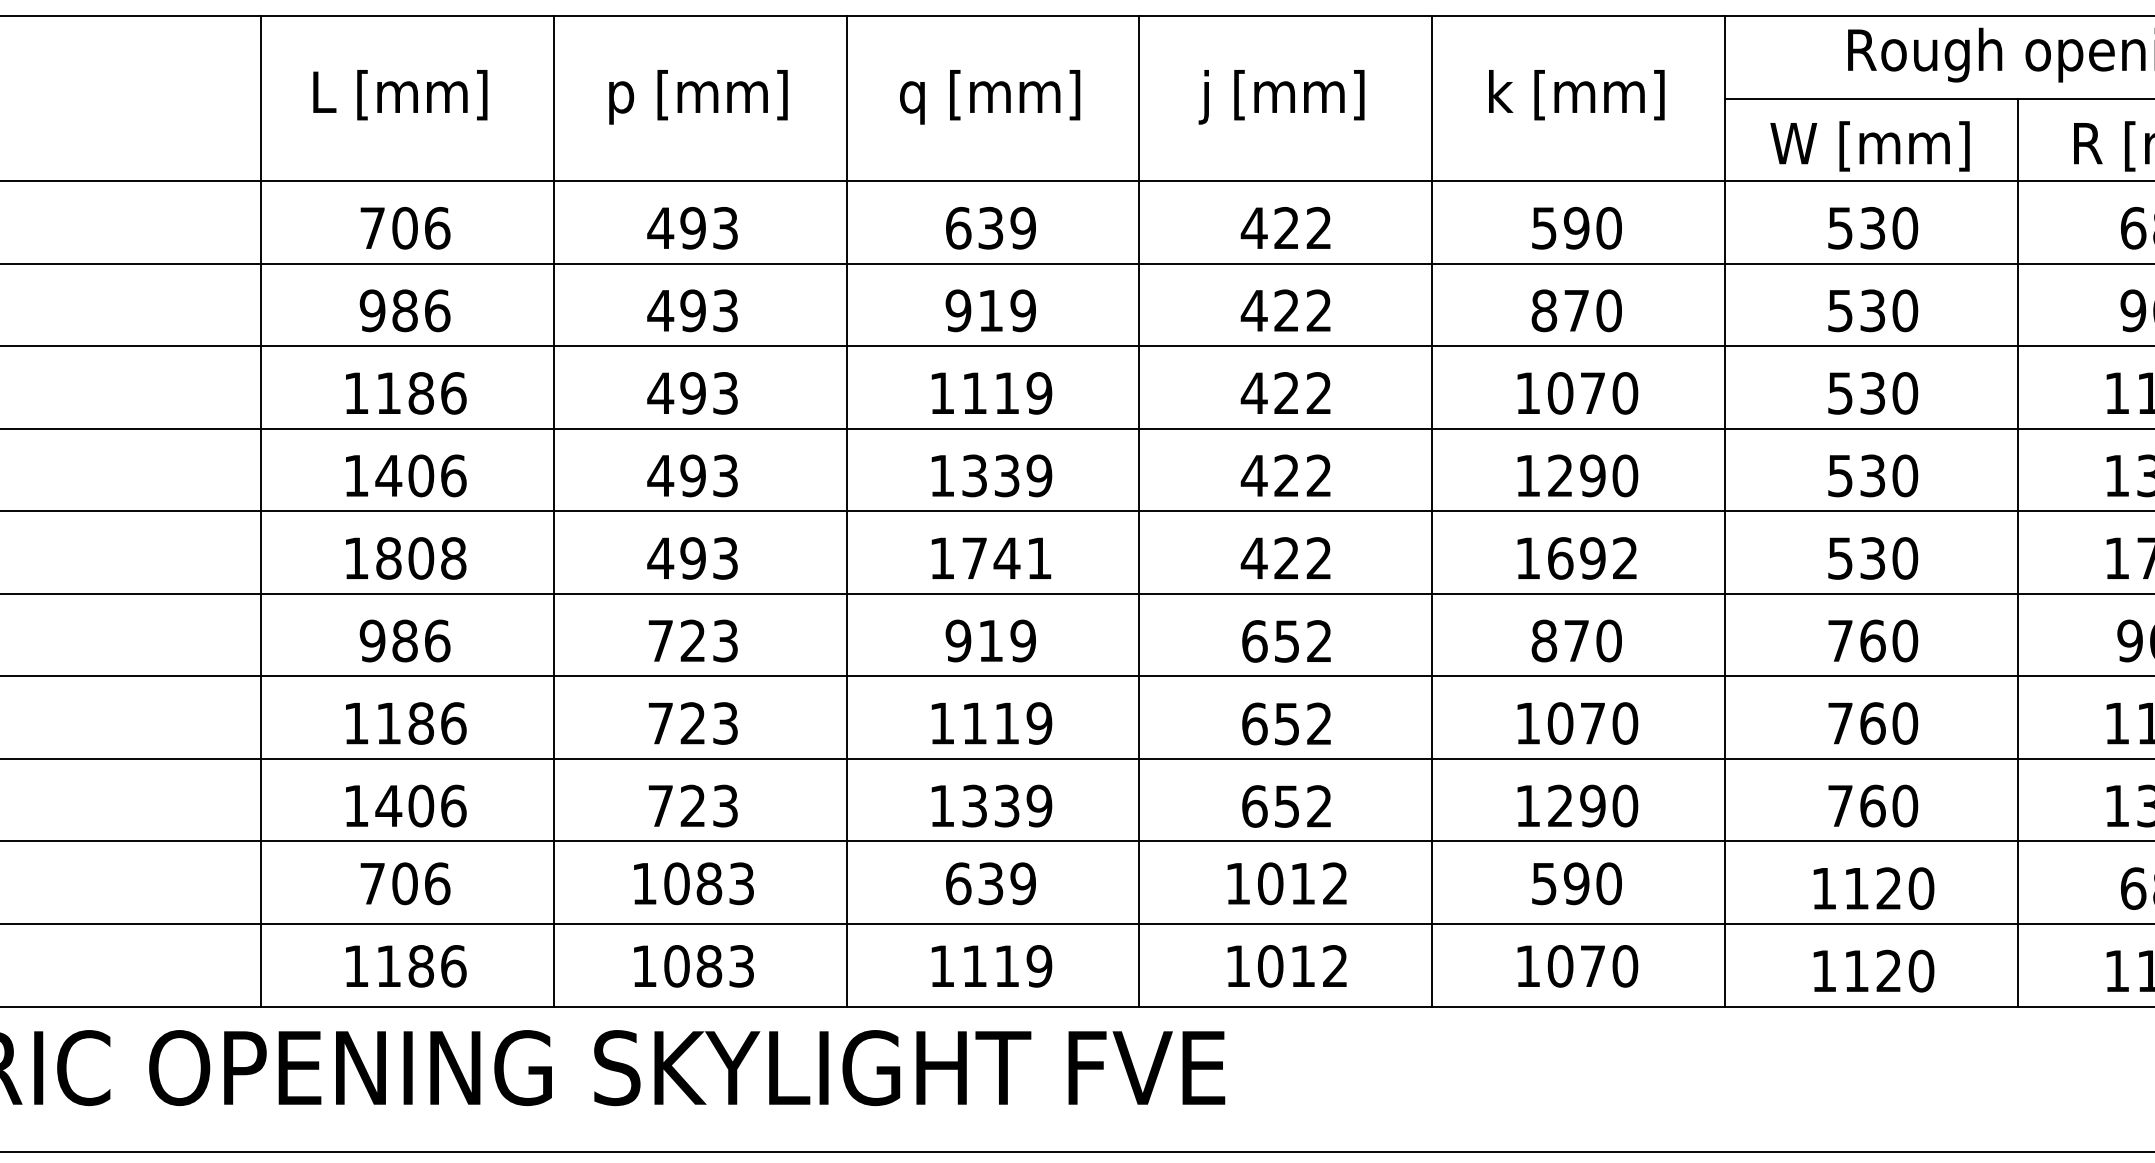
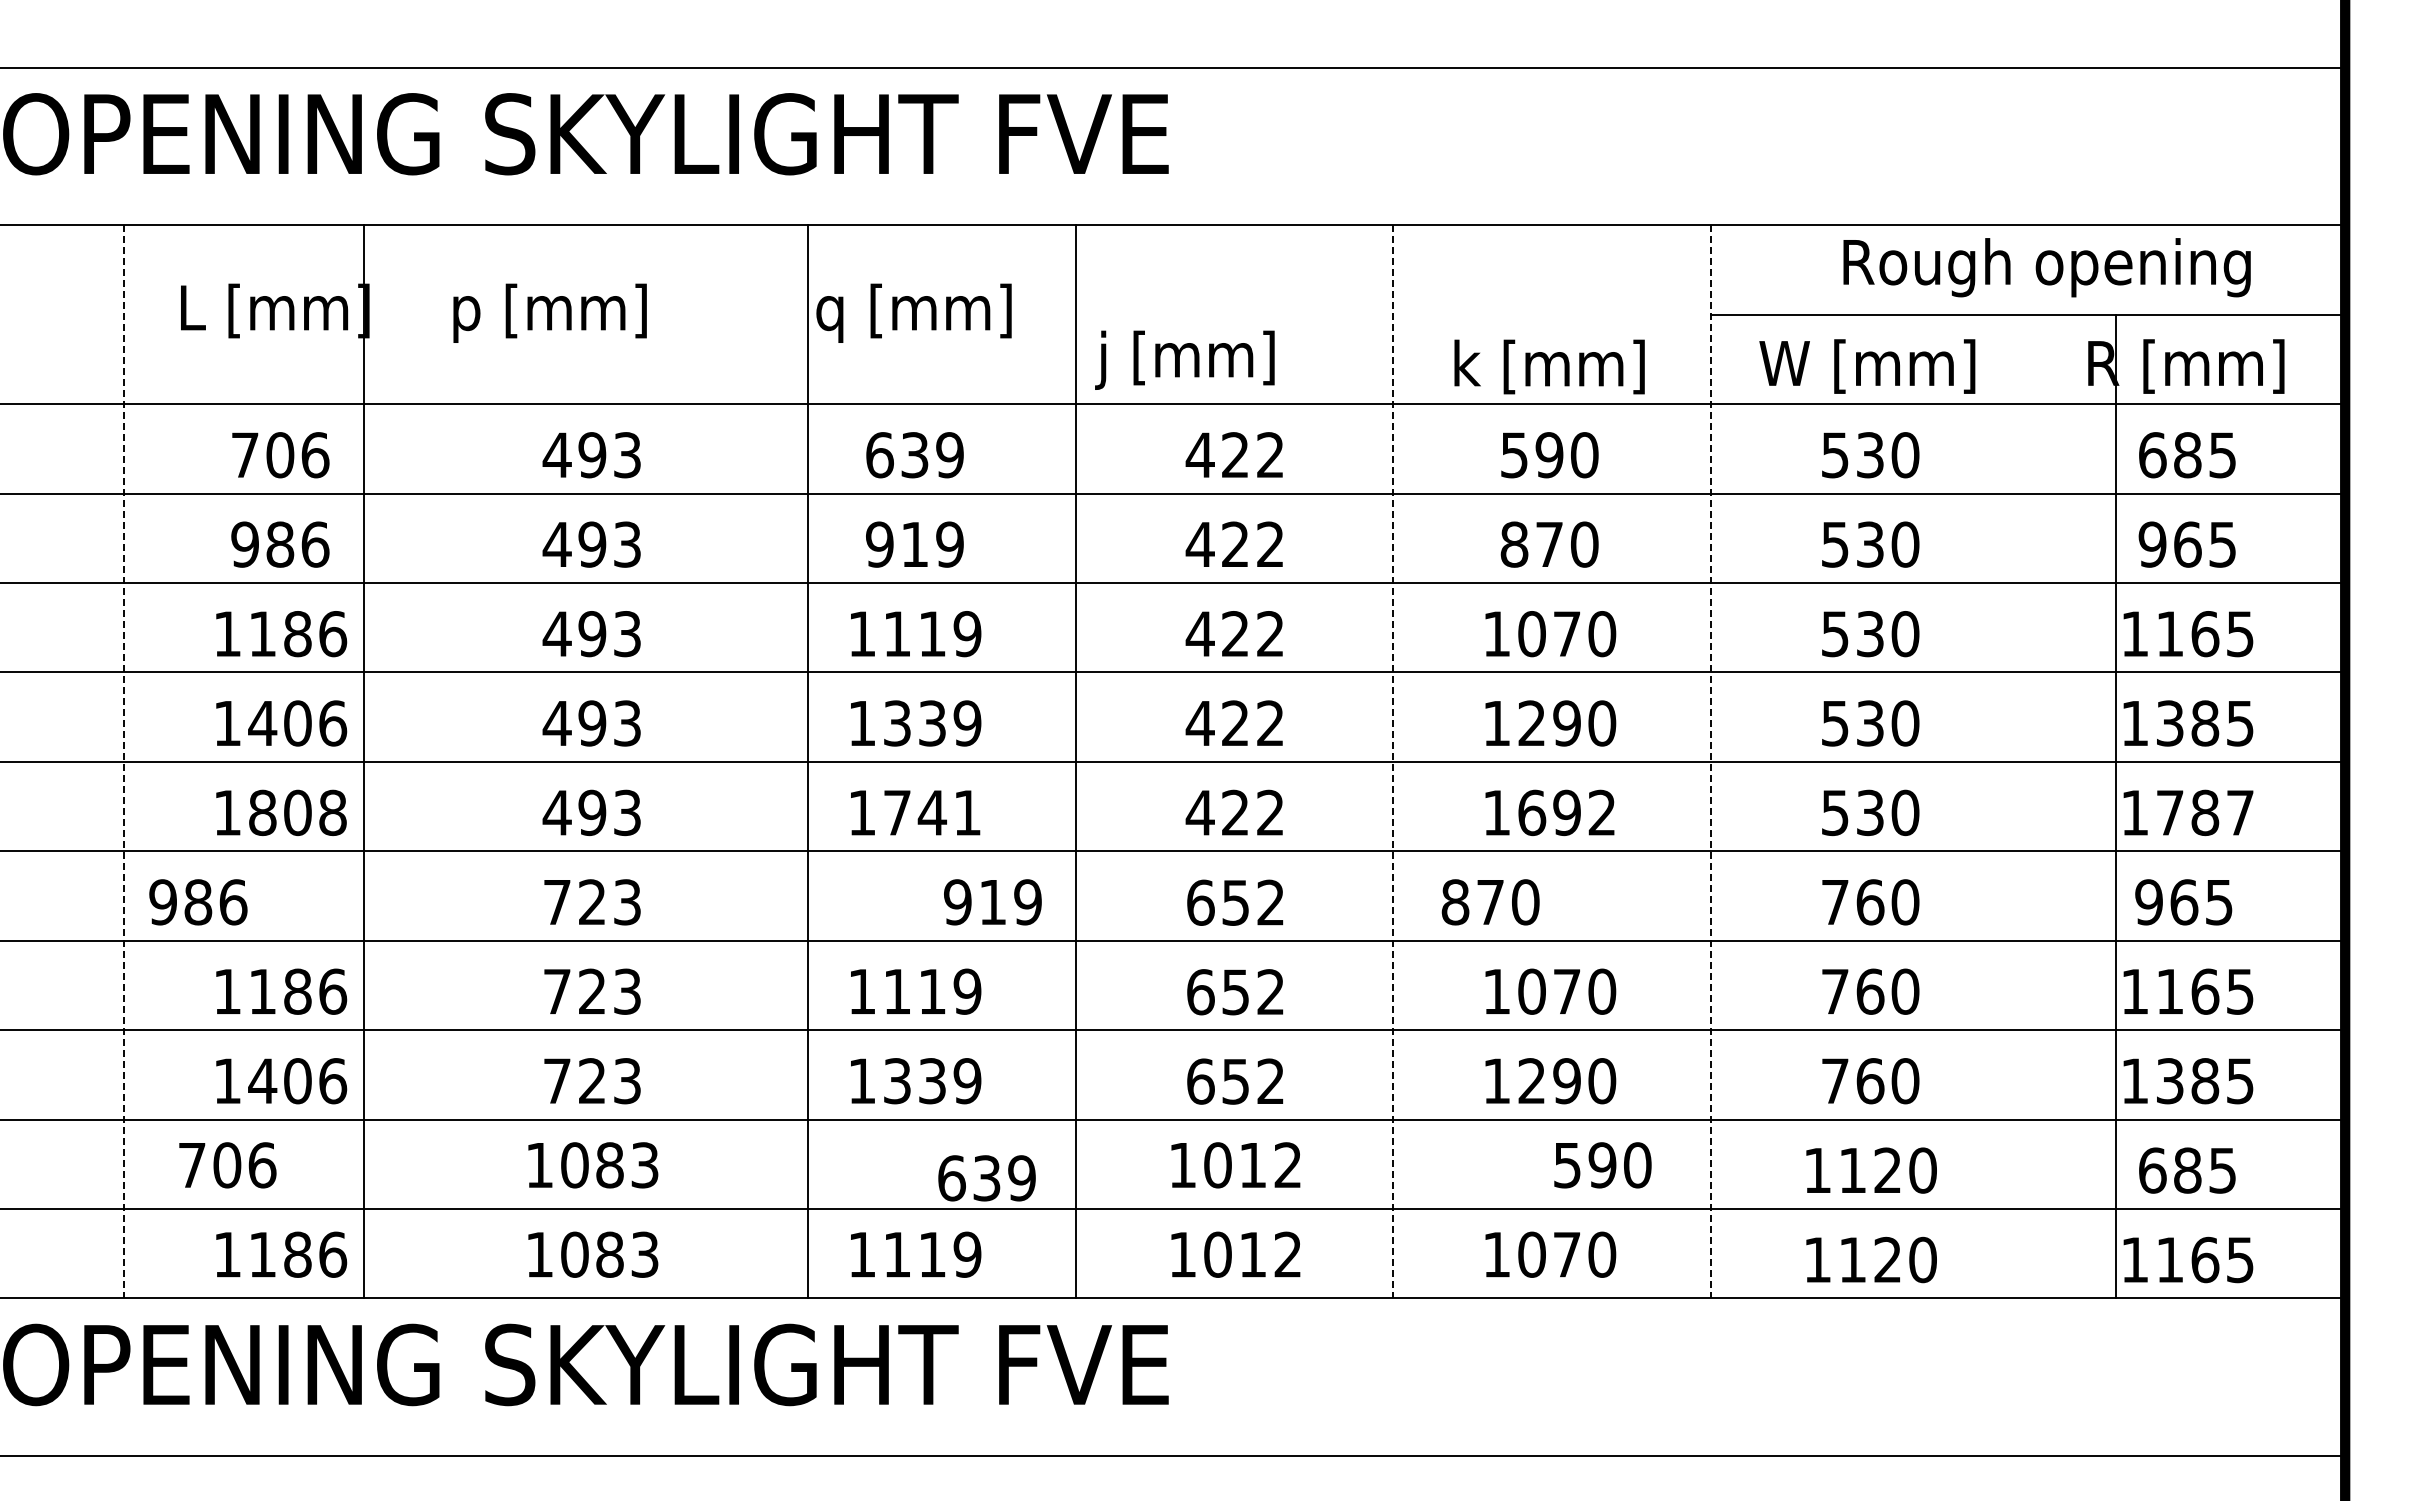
text: (1576, 94) -> (1549, 366), moved
text: (697, 96) -> (549, 312), moved
text: (1281, 96) -> (1184, 359), moved
line: (260, 510) -> (123, 761), solid -> dashed
line: (553, 510) -> (364, 761), moved
line: (846, 510) -> (807, 761), moved
line: (1432, 510) -> (1393, 761), solid -> dashed
line: (1725, 510) -> (1710, 761), solid -> dashed
line: (2017, 552) -> (2115, 806), moved
text: (405, 641) -> (198, 902), moved
text: (990, 641) -> (992, 902), moved
text: (1576, 641) -> (1490, 902), moved
text: (405, 883) -> (227, 1165), moved
text: (990, 883) -> (986, 1178), moved
text: (1576, 883) -> (1602, 1165), moved

